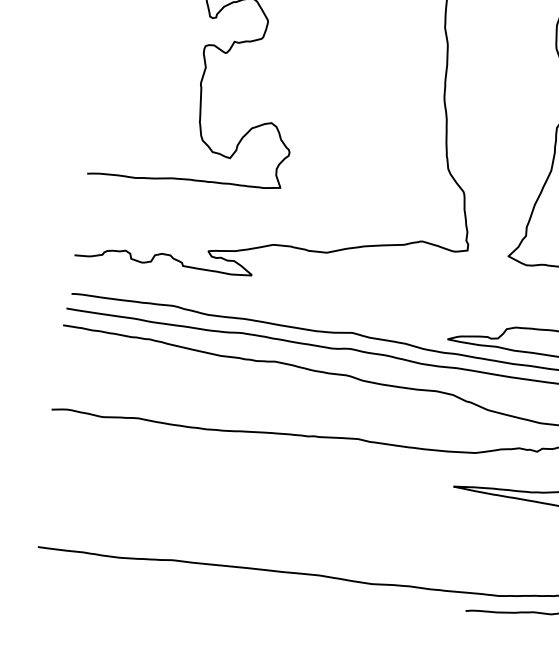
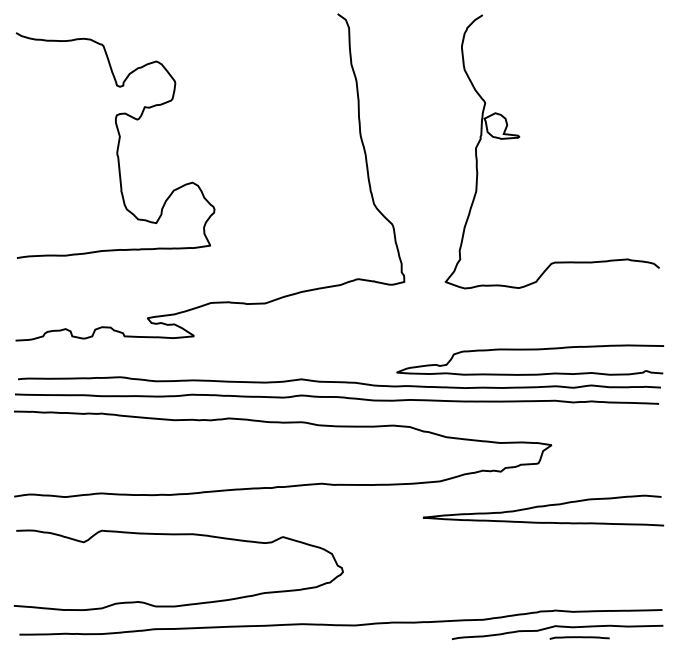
curve: (209, 470) -> (178, 535), added

